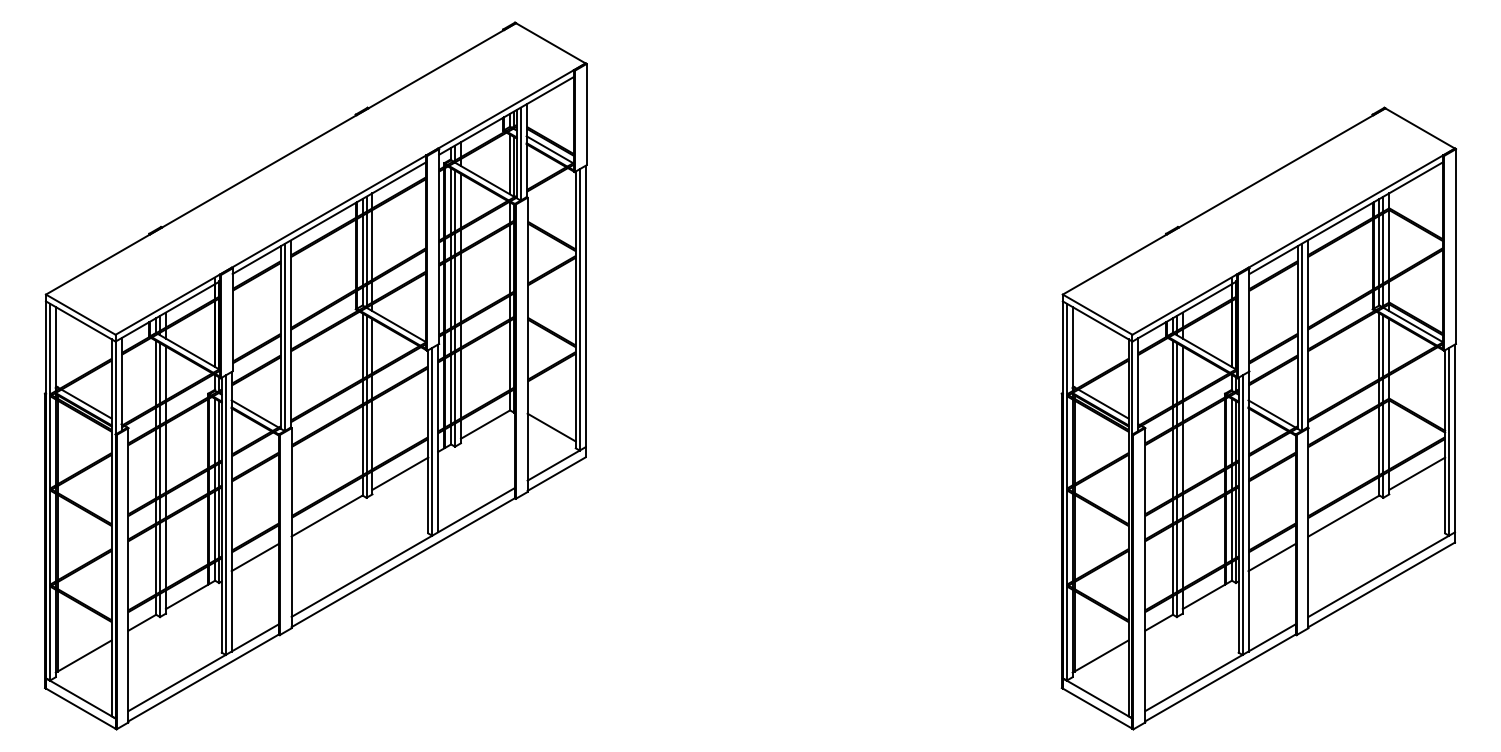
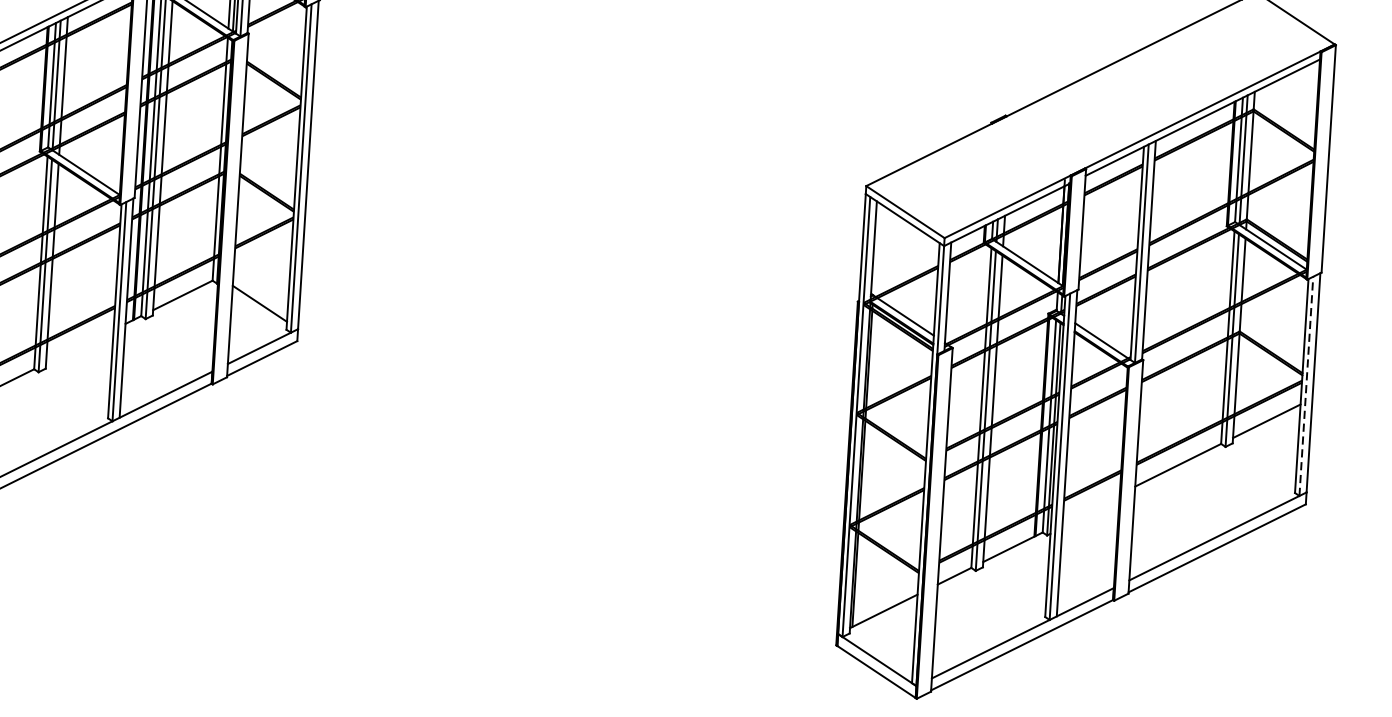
line: (1449, 441) -> (1306, 385), solid -> dashed
line: (400, 473) -> (80, 346), removed
line: (1271, 557) -> (1090, 508), removed

